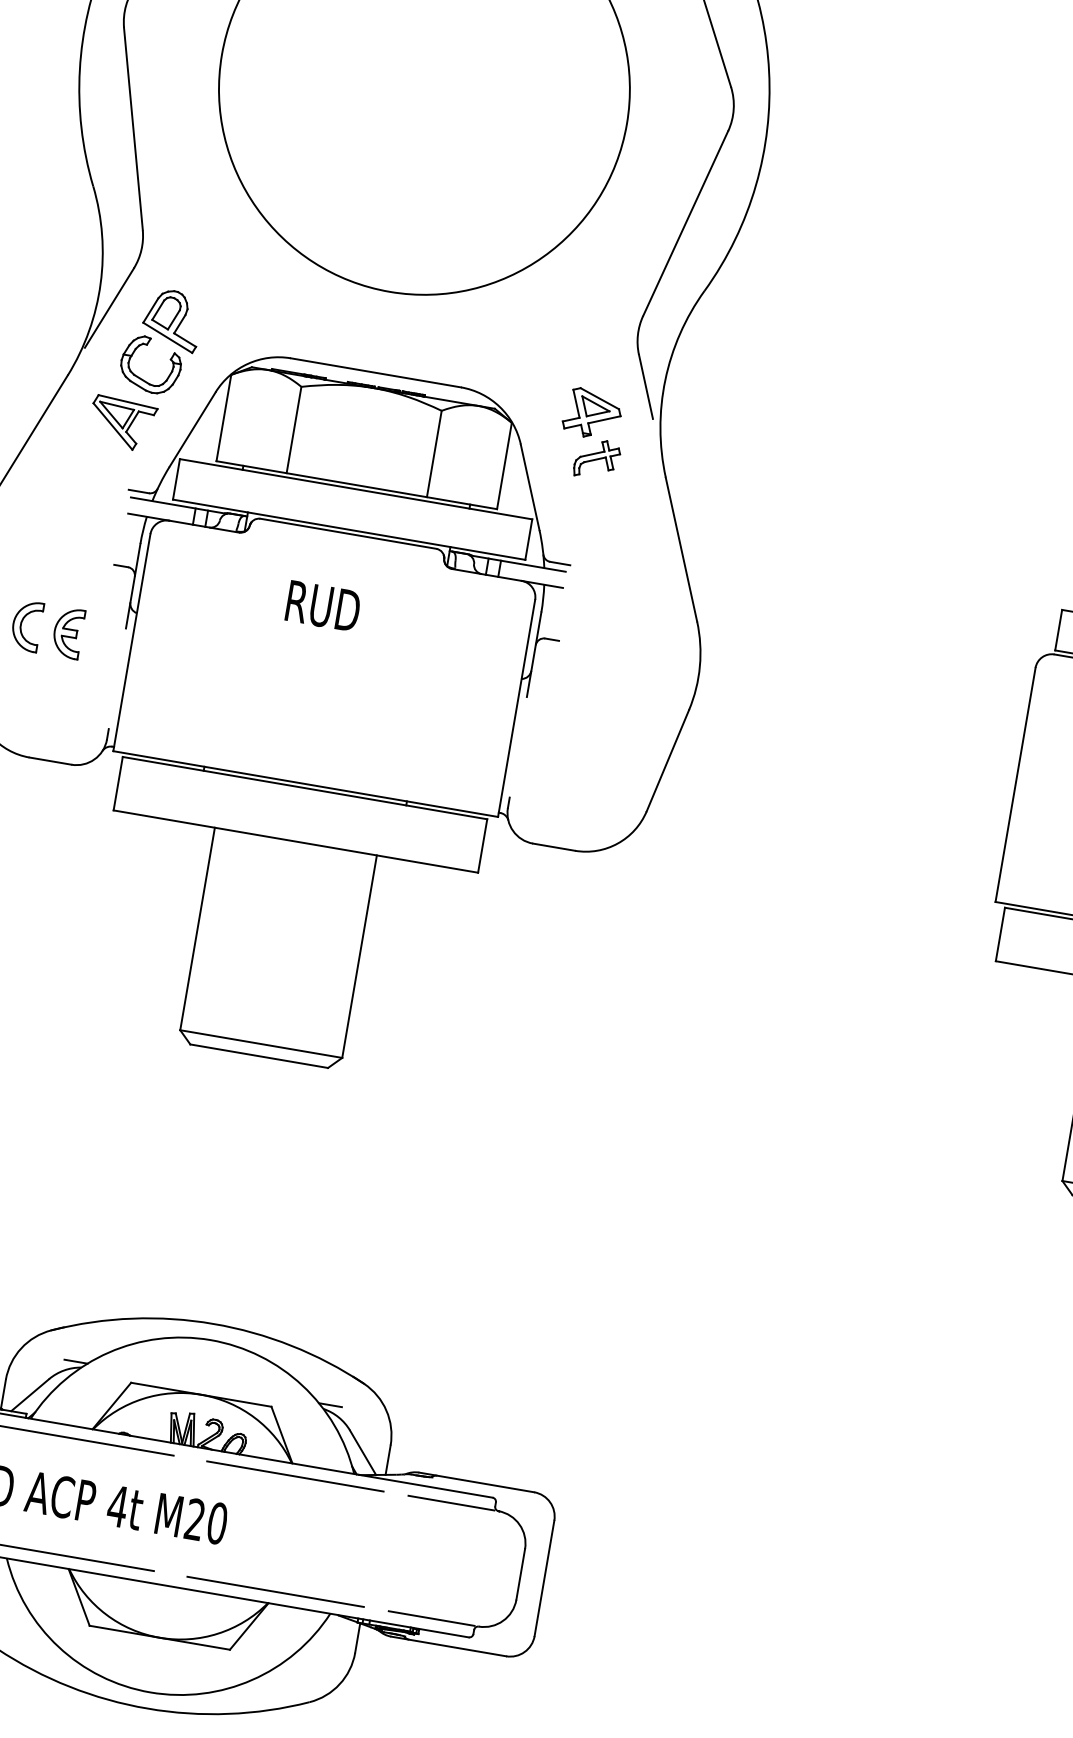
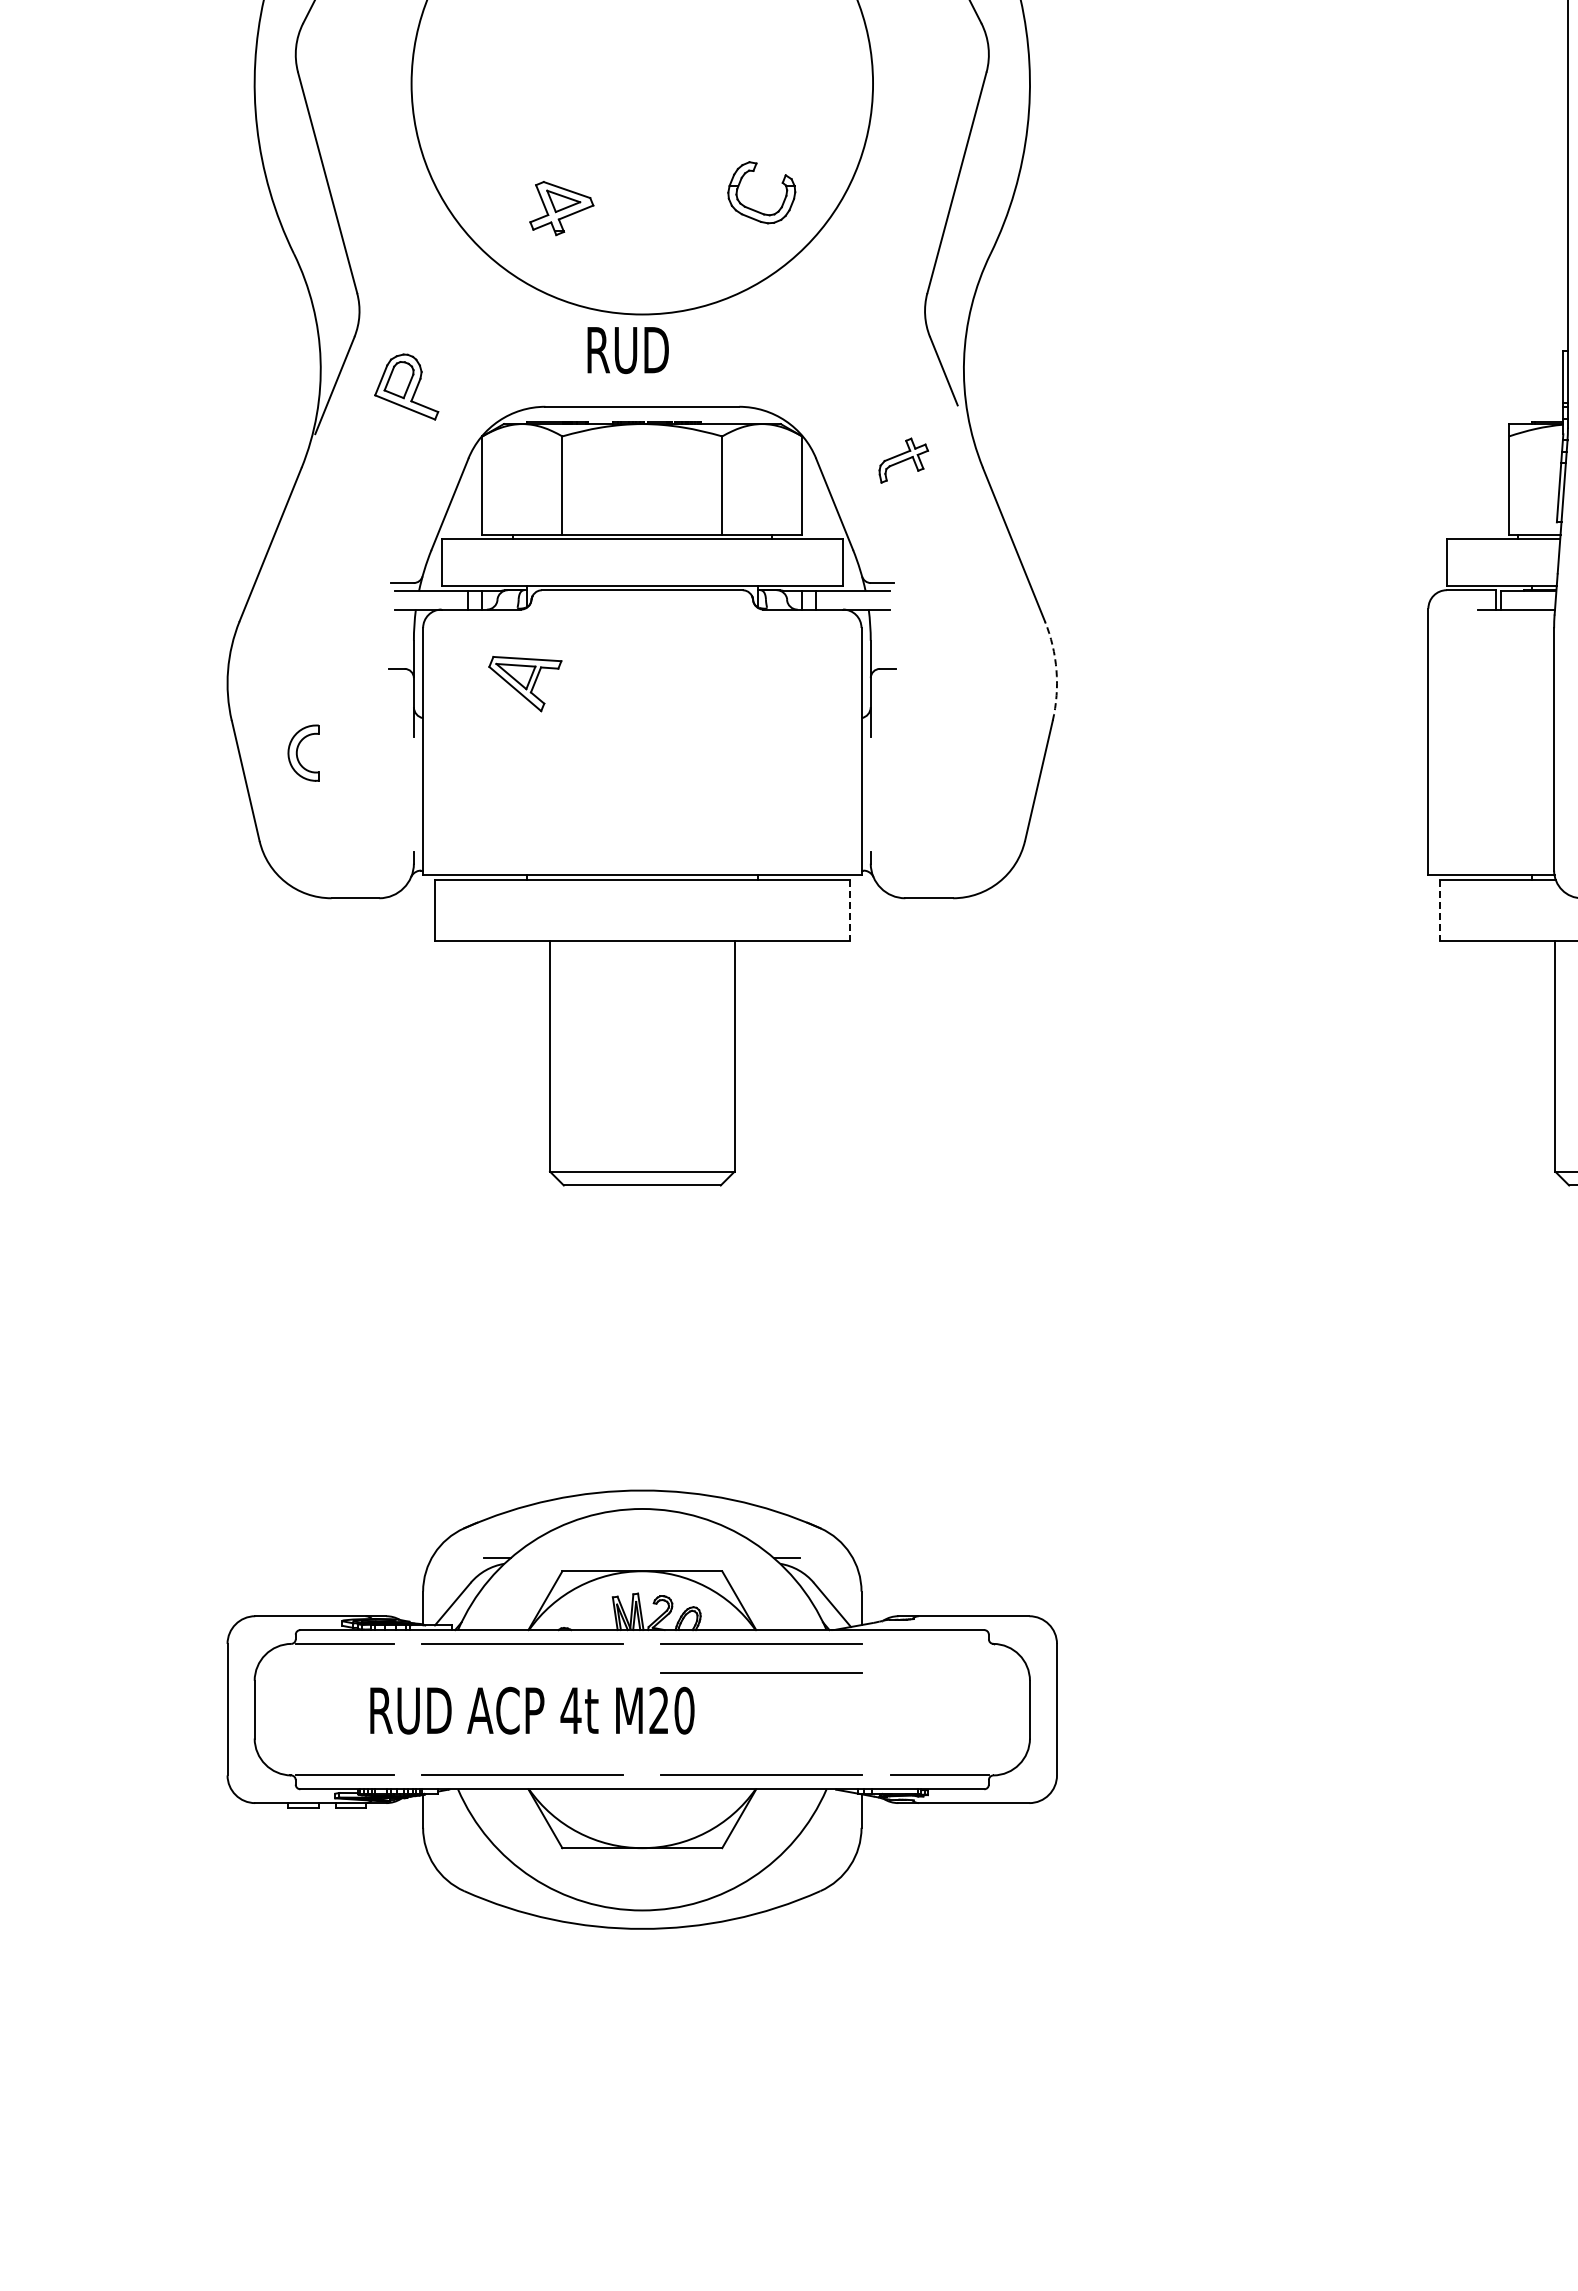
part: (140, 377) -> (752, 208), moved
part: (592, 414) -> (561, 208), moved
part: (122, 424) -> (525, 684), moved
text: (322, 606) -> (627, 350), moved
part: (68, 632) -> (350, 752), removed
arc: (699, 666) -> (1056, 670), solid -> dashed
line: (482, 845) -> (849, 910), solid -> dashed
line: (1000, 934) -> (1439, 910), solid -> dashed
line: (290, 1501) -> (761, 1672), added
line: (451, 1502) -> (939, 1643), removed

